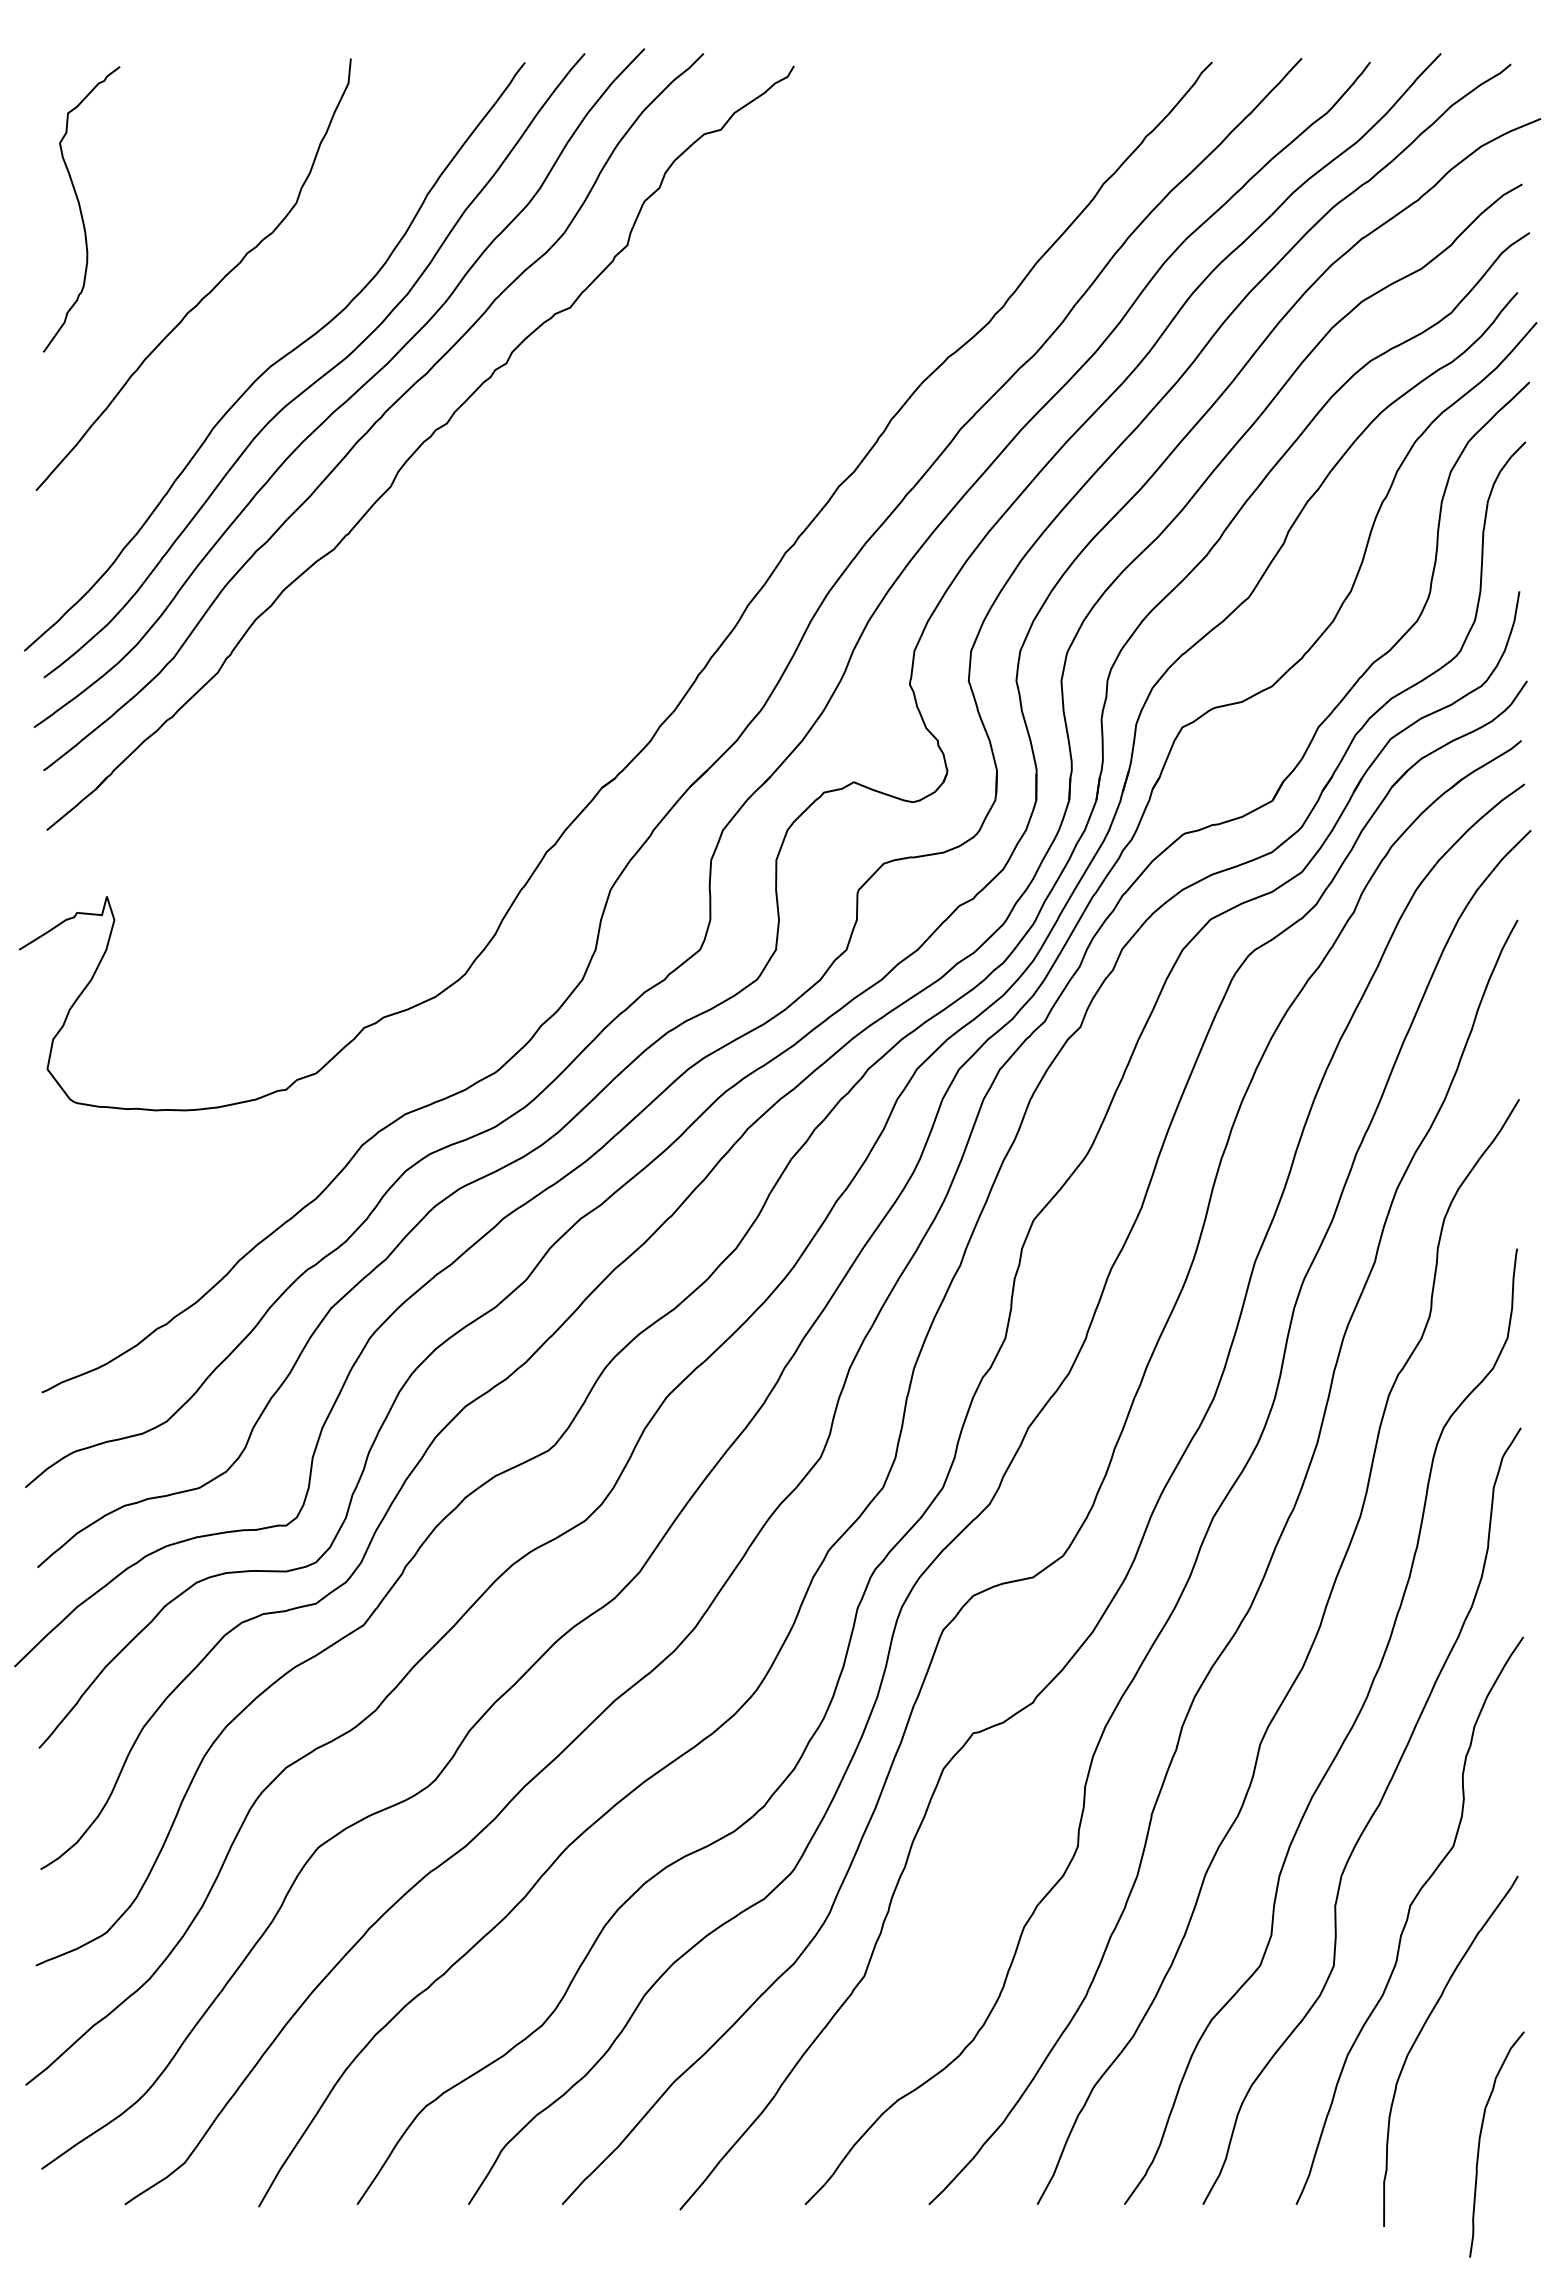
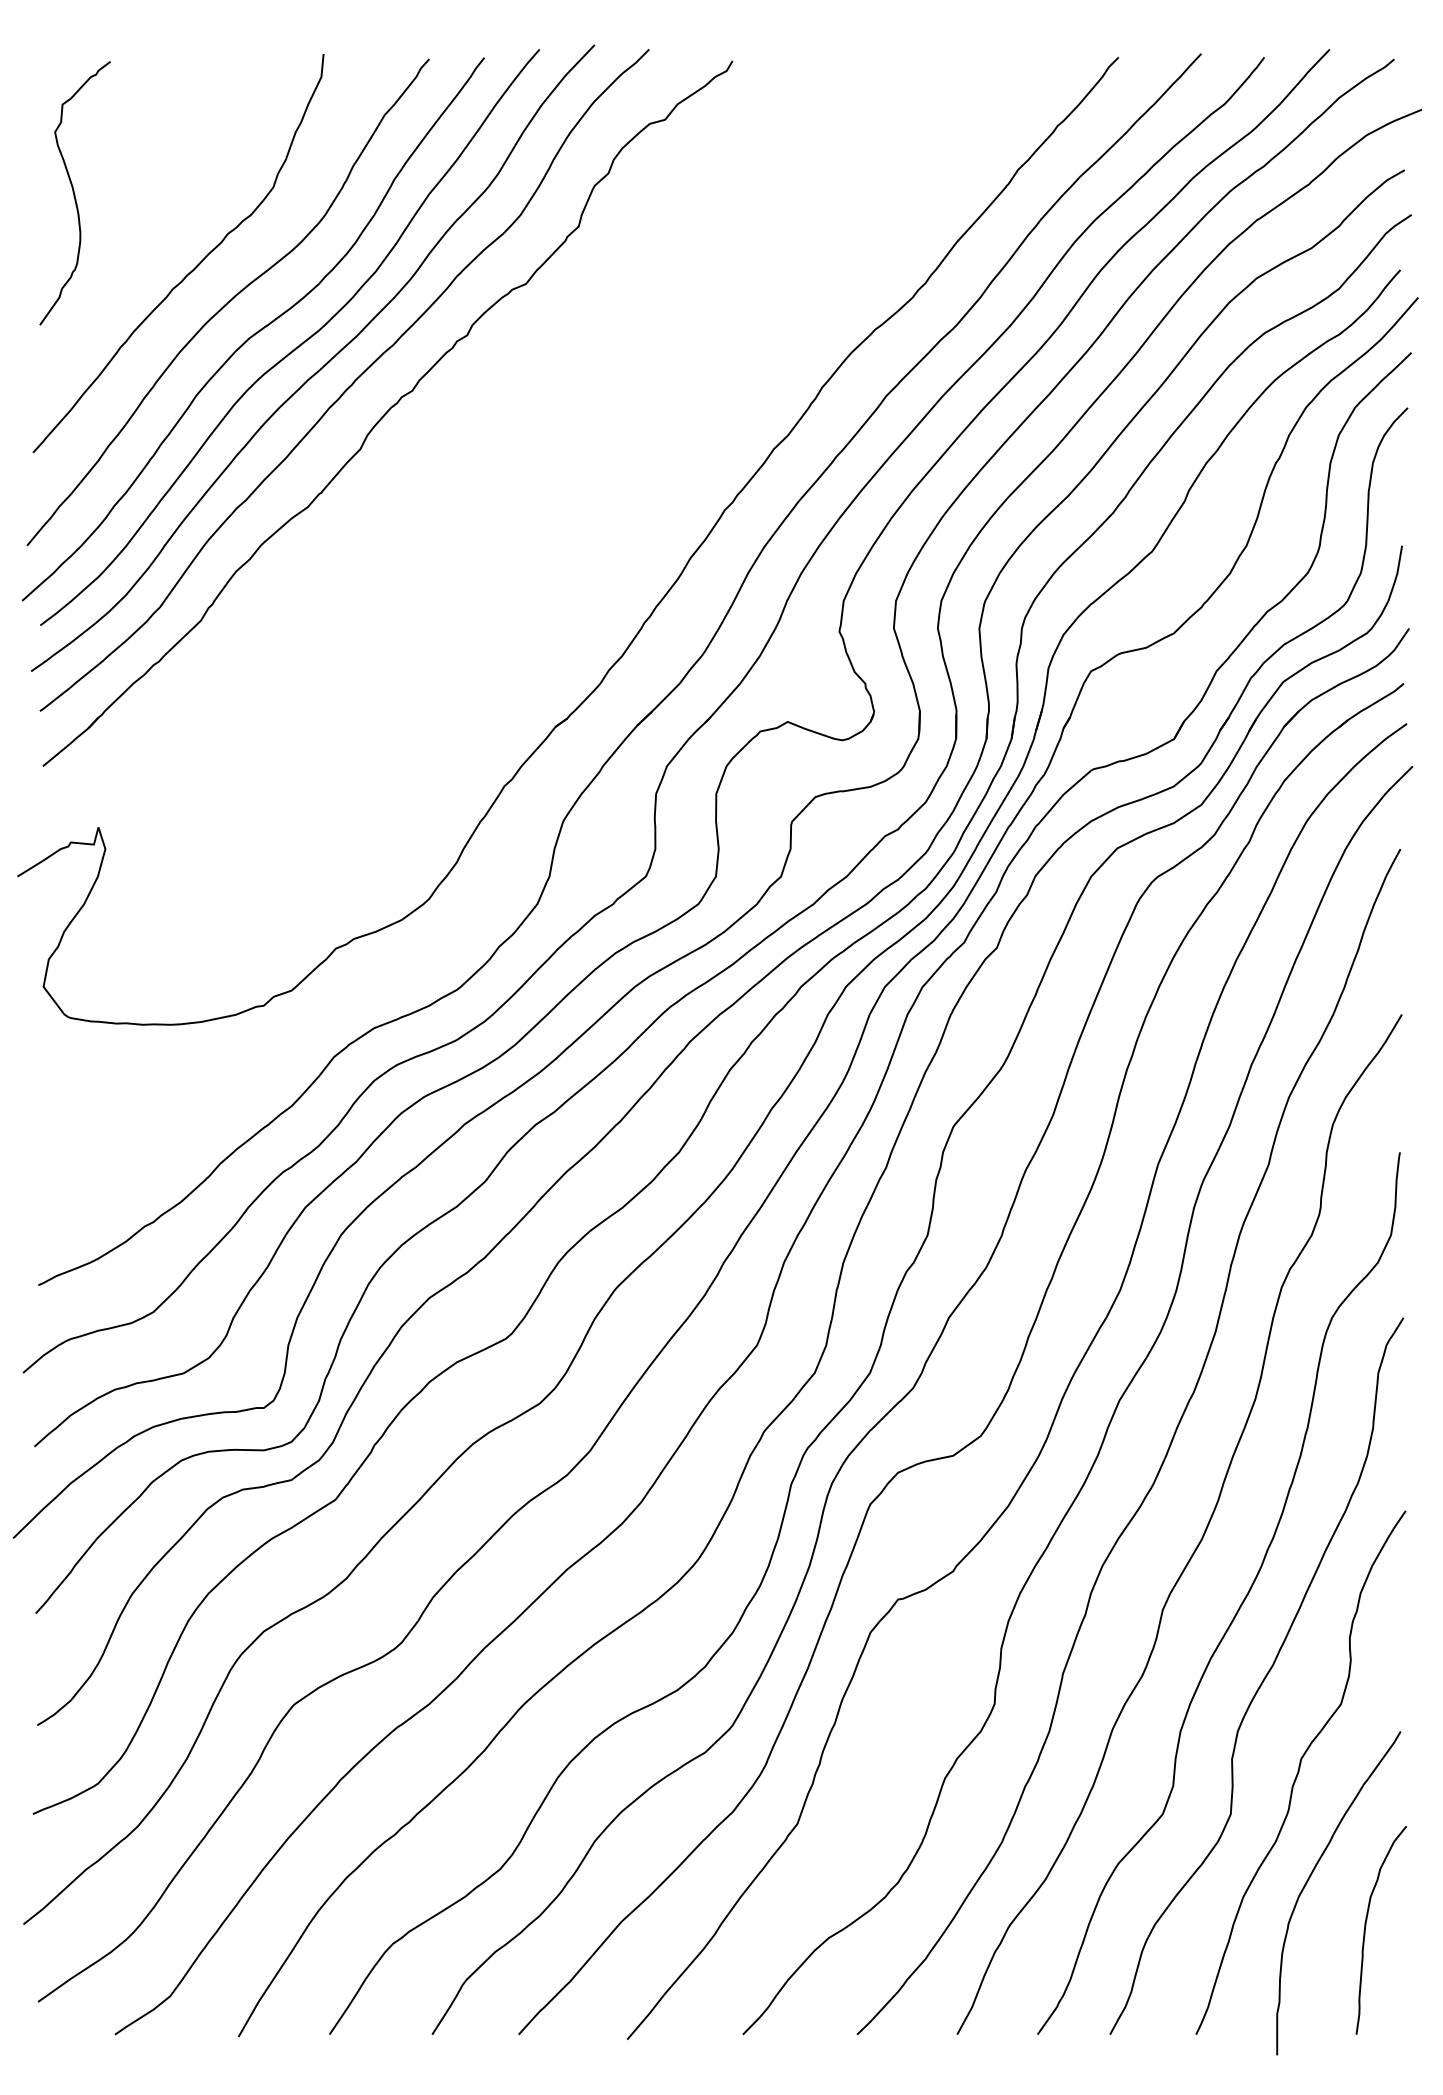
curve: (247, 327) -> (228, 302), added
curve: (1480, 2143) -> (1366, 1929), moved

